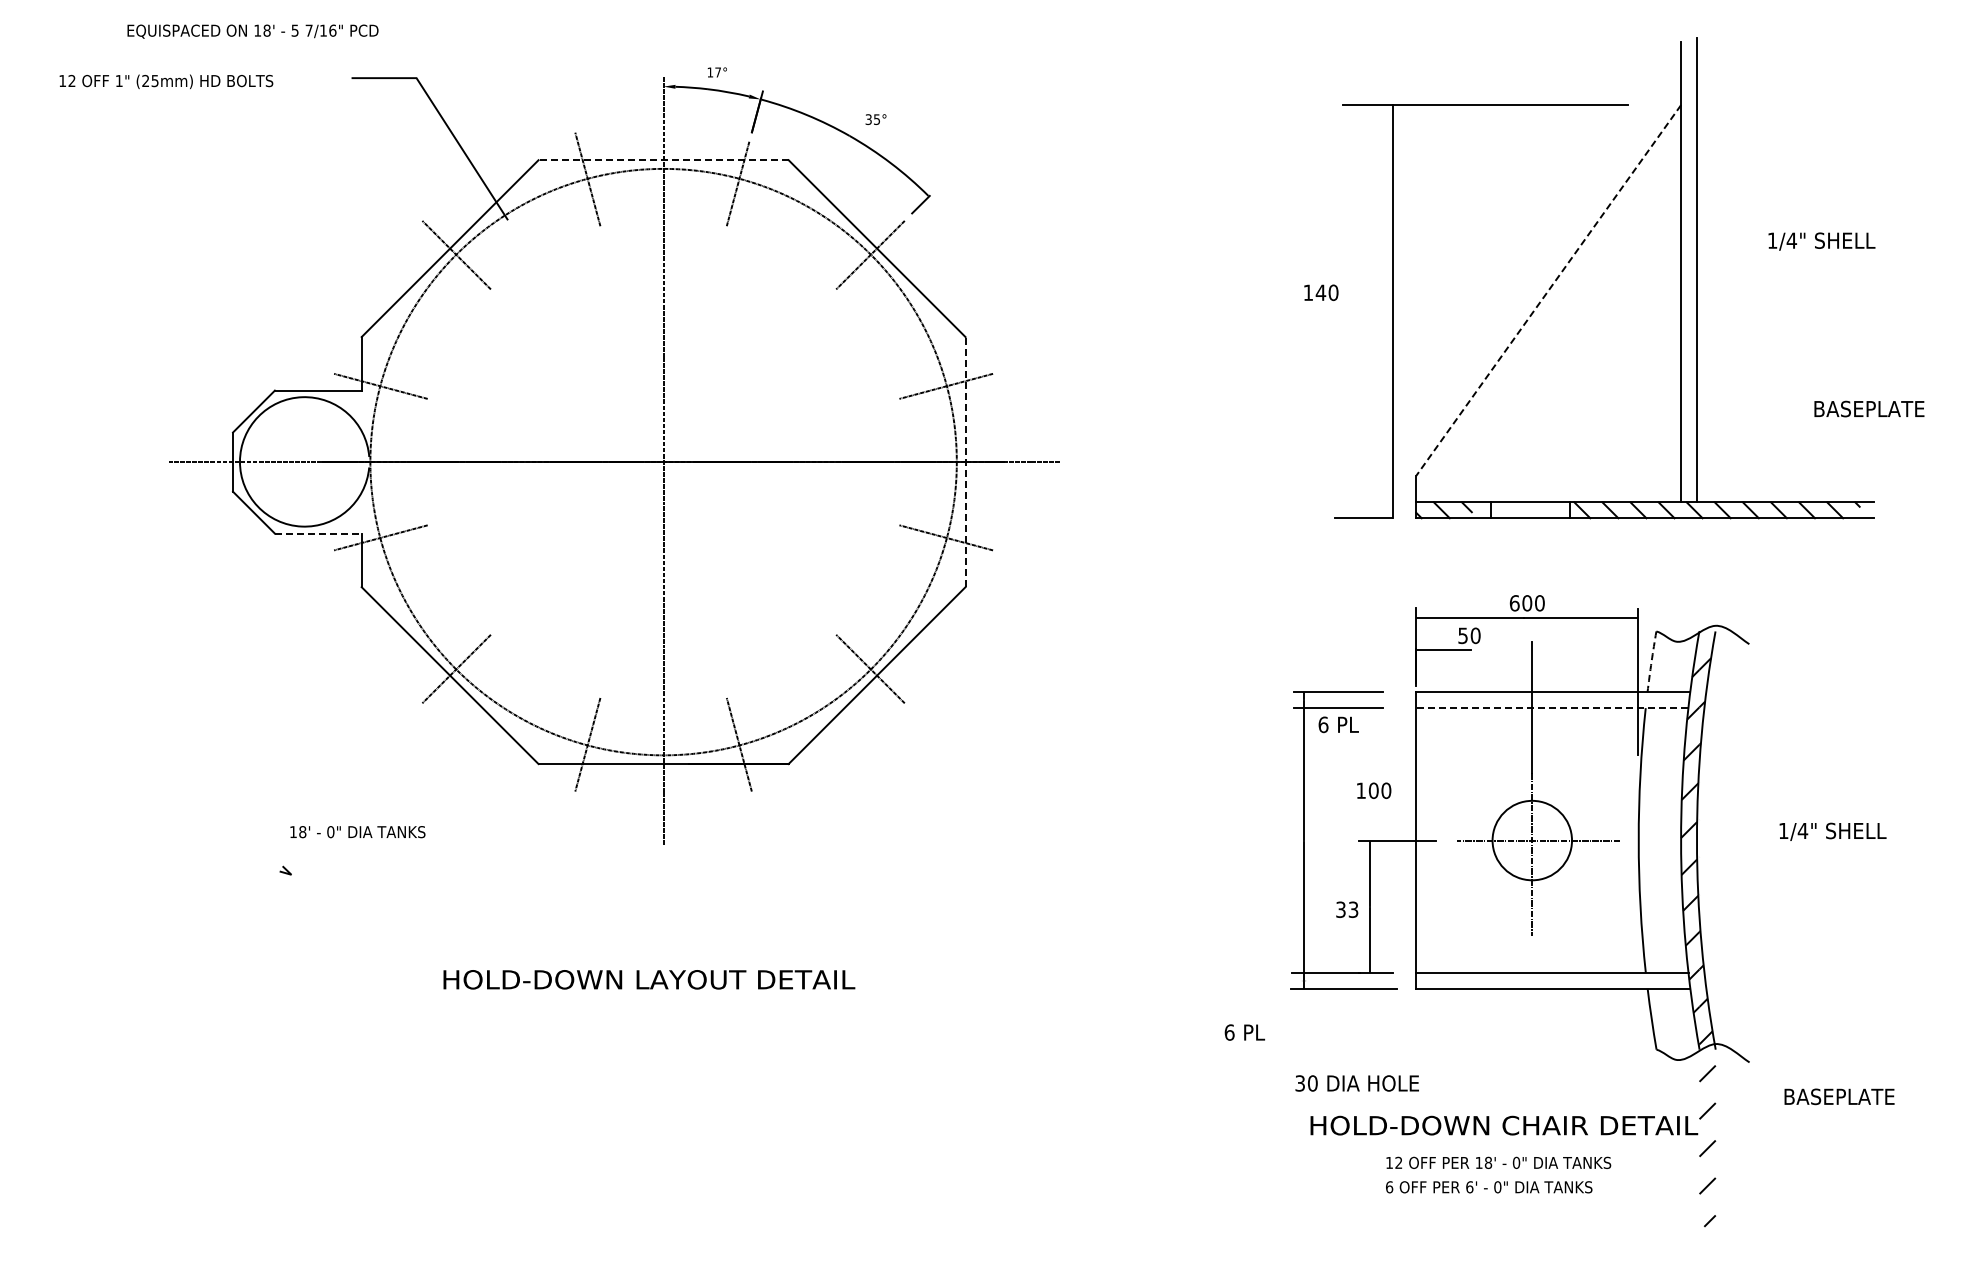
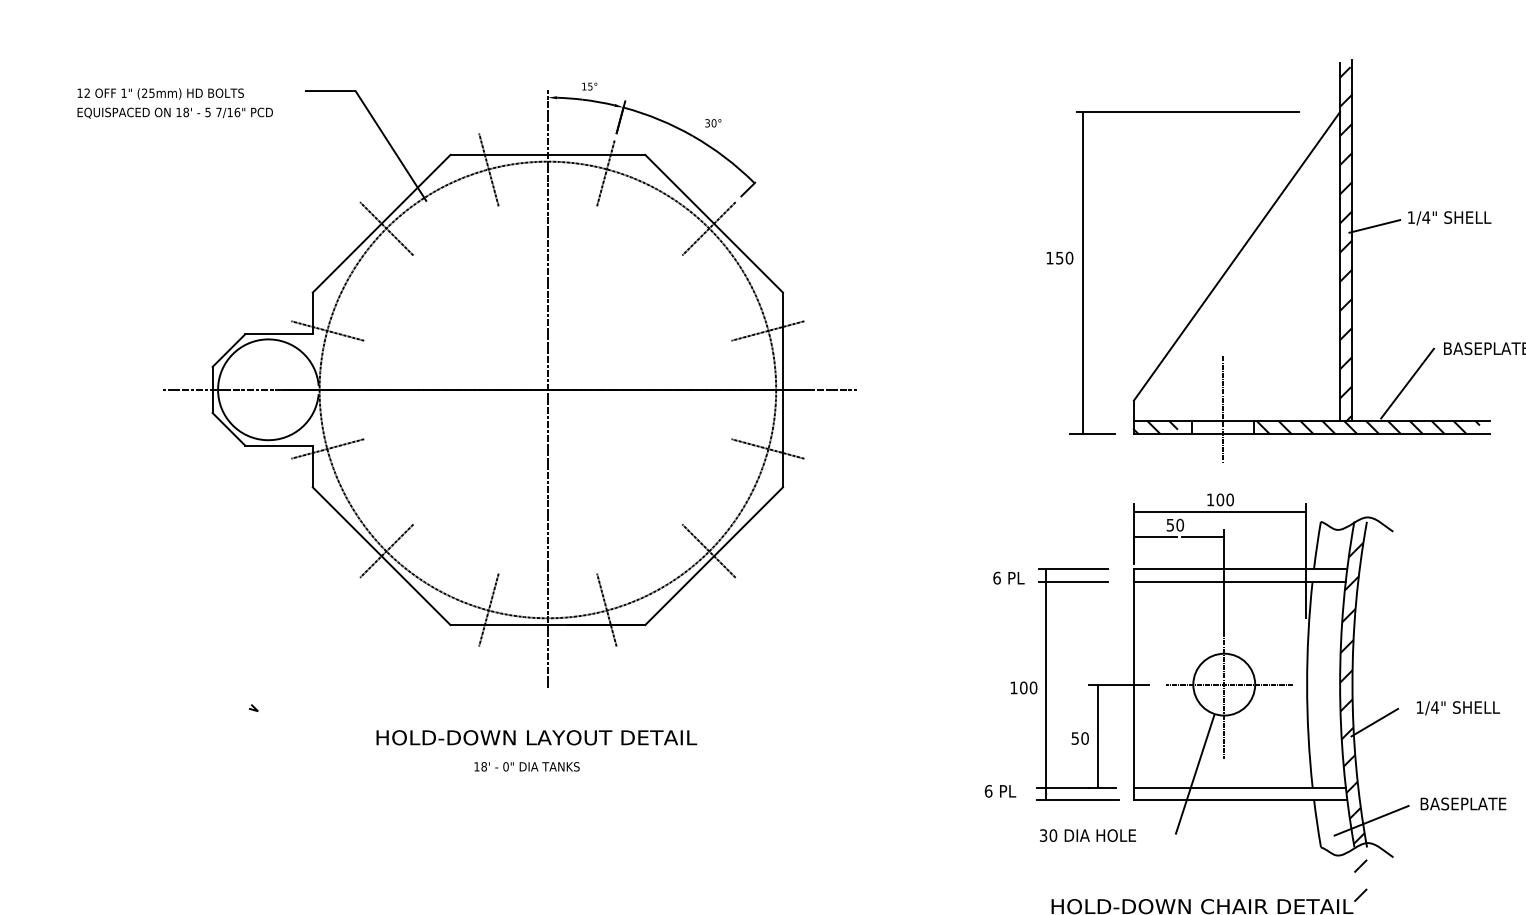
text: (252, 31) -> (174, 113), moved
text: (717, 72) -> (589, 86), 17° -> 15°
text: (876, 119) -> (713, 123), 35° -> 30°
line: (663, 160) -> (547, 155), dashed -> solid
line: (1725, 251) -> (1374, 225), added
hatch: (1688, 274) -> (1345, 243), added
line: (1548, 290) -> (1236, 256), dashed -> solid
text: (1320, 292) -> (1059, 257), 140 -> 150
line: (1392, 311) -> (1082, 272), moved
line: (1767, 453) -> (1407, 383), added
line: (965, 461) -> (782, 389), dashed -> solid
line: (1530, 487) -> (1222, 409), added
line: (318, 533) -> (279, 445), dashed -> solid
text: (1514, 603) -> (1210, 500), 600 -> 100
line: (1504, 650) -> (1202, 536), added
arc: (1651, 661) -> (1317, 545), dashed -> solid
line: (1551, 708) -> (1239, 581), dashed -> solid
text: (1338, 724) -> (1008, 577), moved
text: (1374, 790) -> (1024, 687), moved
text: (1832, 831) -> (1458, 707), moved
text: (357, 832) -> (526, 767), moved
line: (1725, 889) -> (1374, 722), added
text: (1347, 909) -> (1080, 738), 33 -> 50
line: (1494, 955) -> (1194, 774), added
text: (649, 979) -> (536, 737), moved
line: (1721, 1015) -> (1371, 820), added
text: (1244, 1032) -> (1000, 791), moved
text: (1356, 1083) -> (1087, 835), moved
text: (1839, 1096) -> (1463, 803), moved

